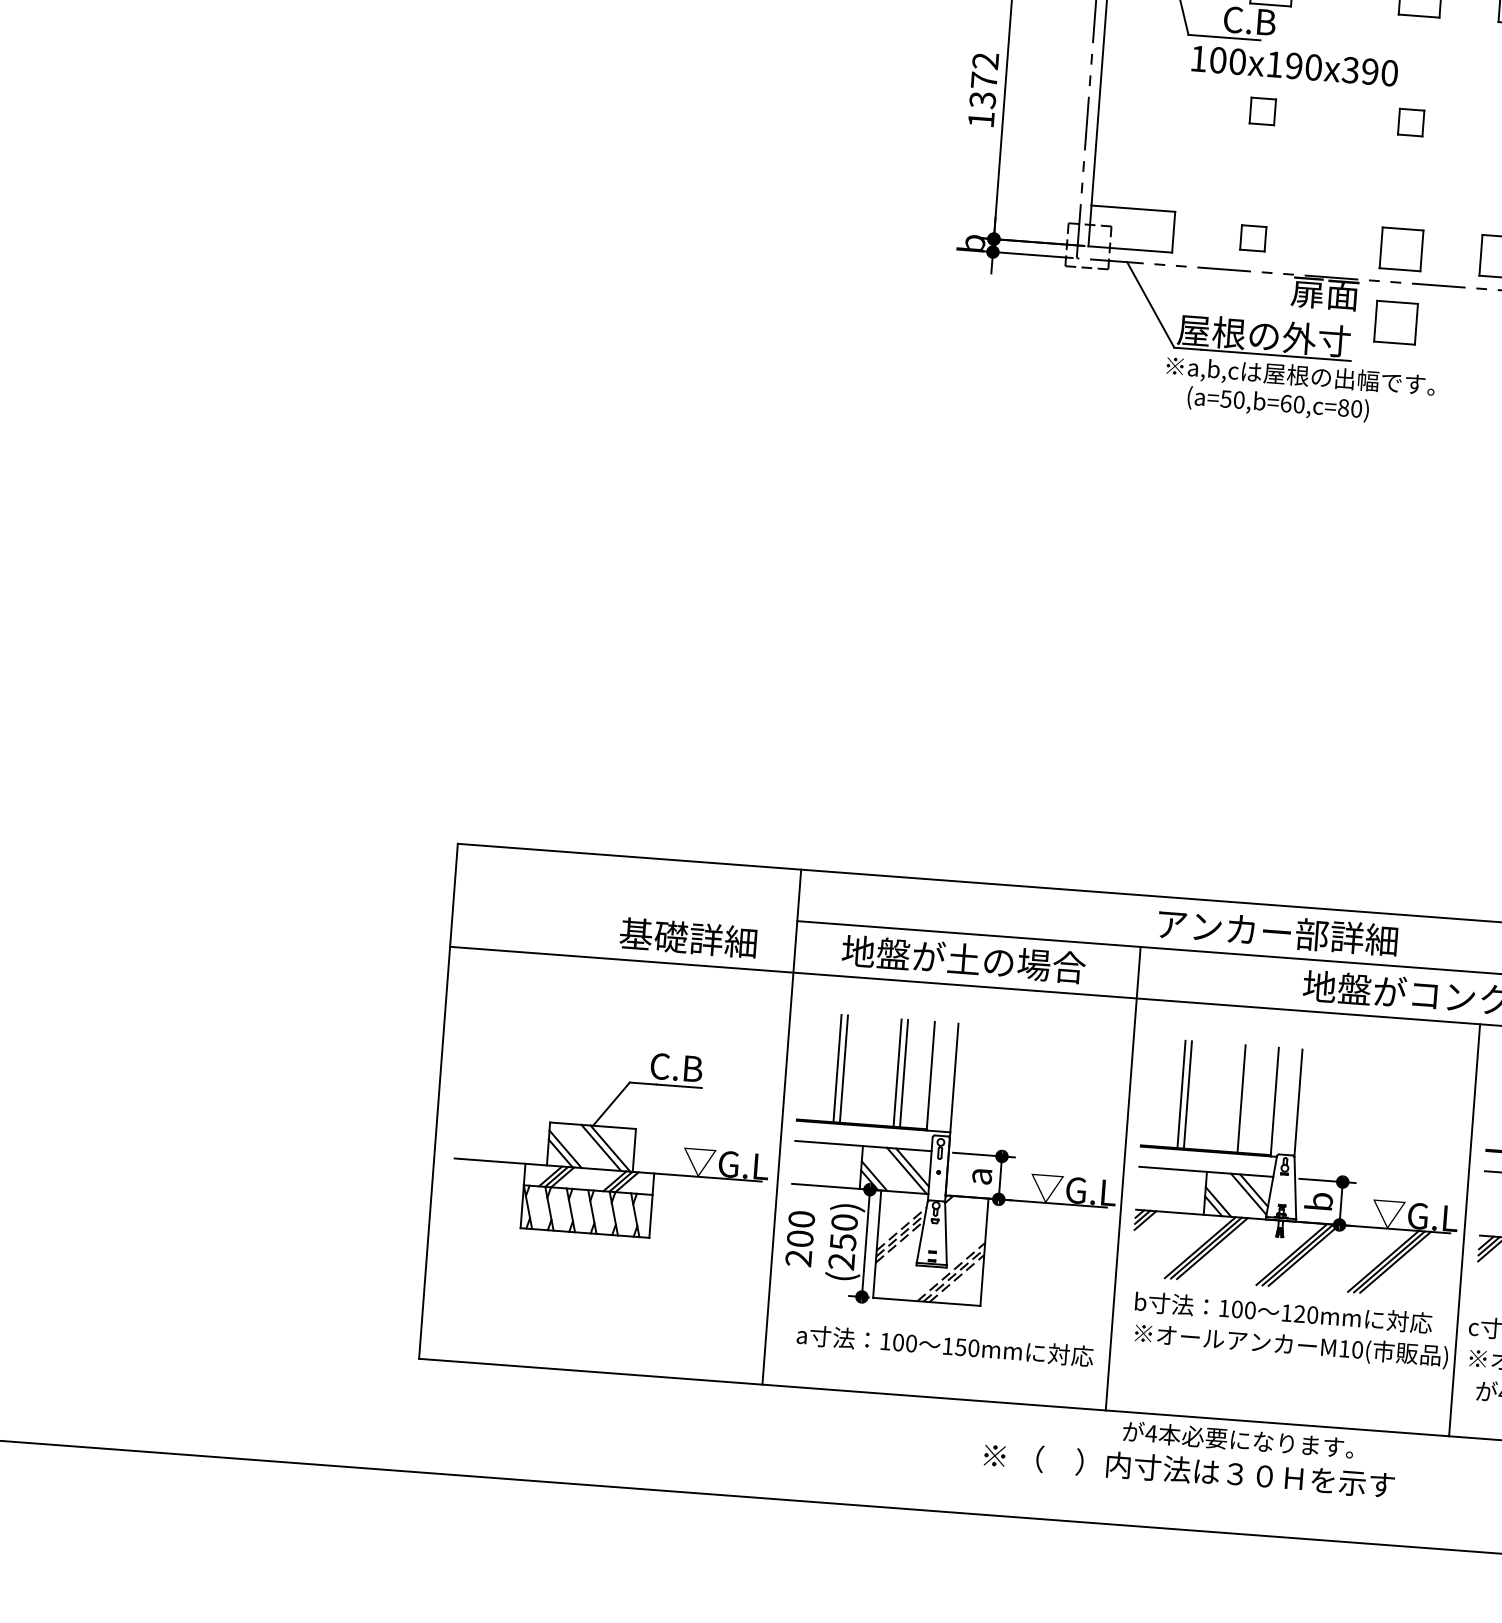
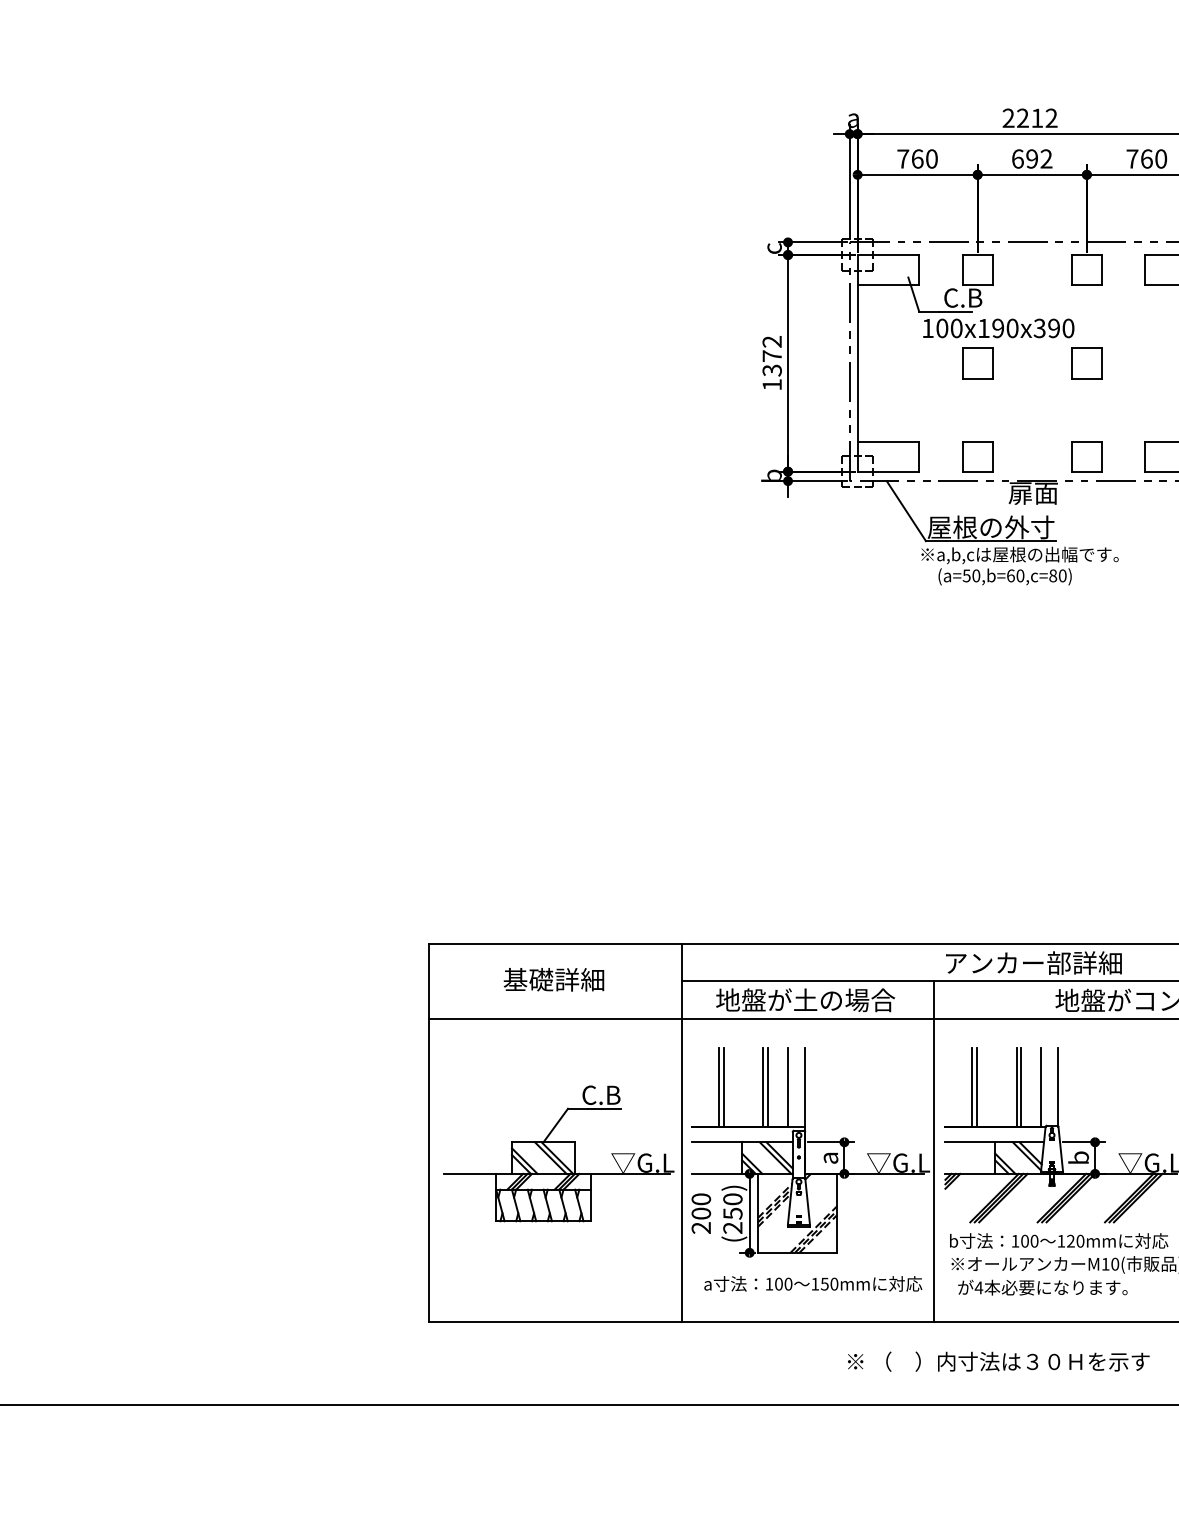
part: (1262, 111) -> (977, 363), size x1.67
part: (1410, 122) -> (1086, 363), size x1.67
part: (1252, 237) -> (977, 456), size x1.67
part: (1395, 322) -> (1086, 510), removed
text: (687, 937) -> (553, 979), moved
line: (1248, 1098) -> (1021, 1086), added
text: (1237, 1439) -> (1042, 1287), moved

